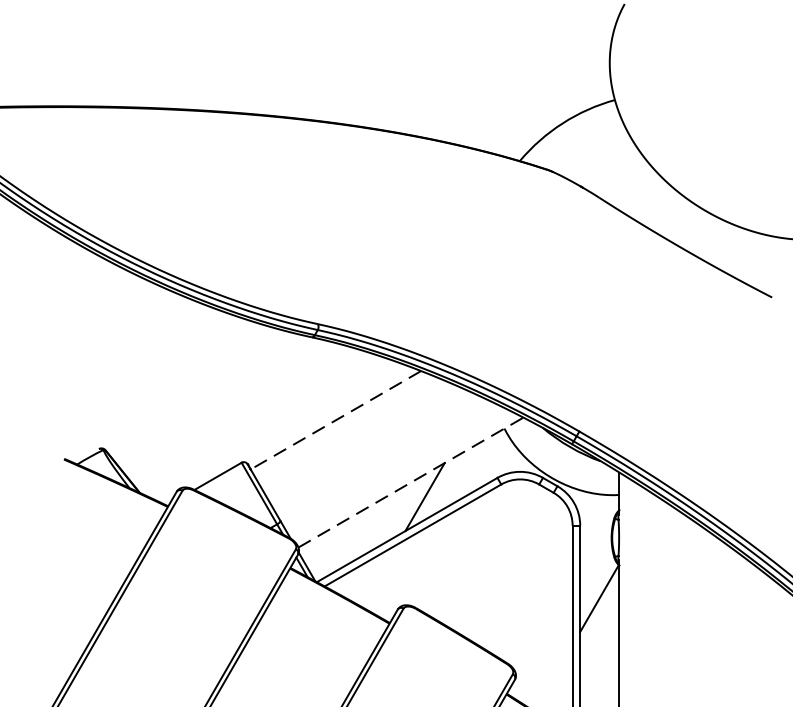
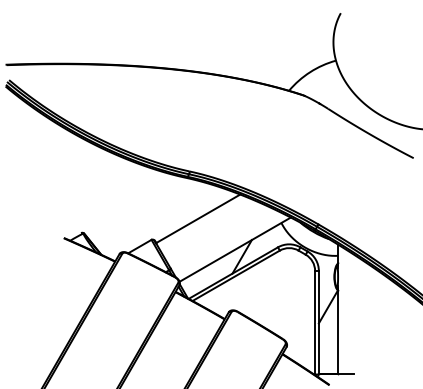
line: (336, 419) -> (198, 218), dashed -> solid
line: (411, 482) -> (235, 249), dashed -> solid

